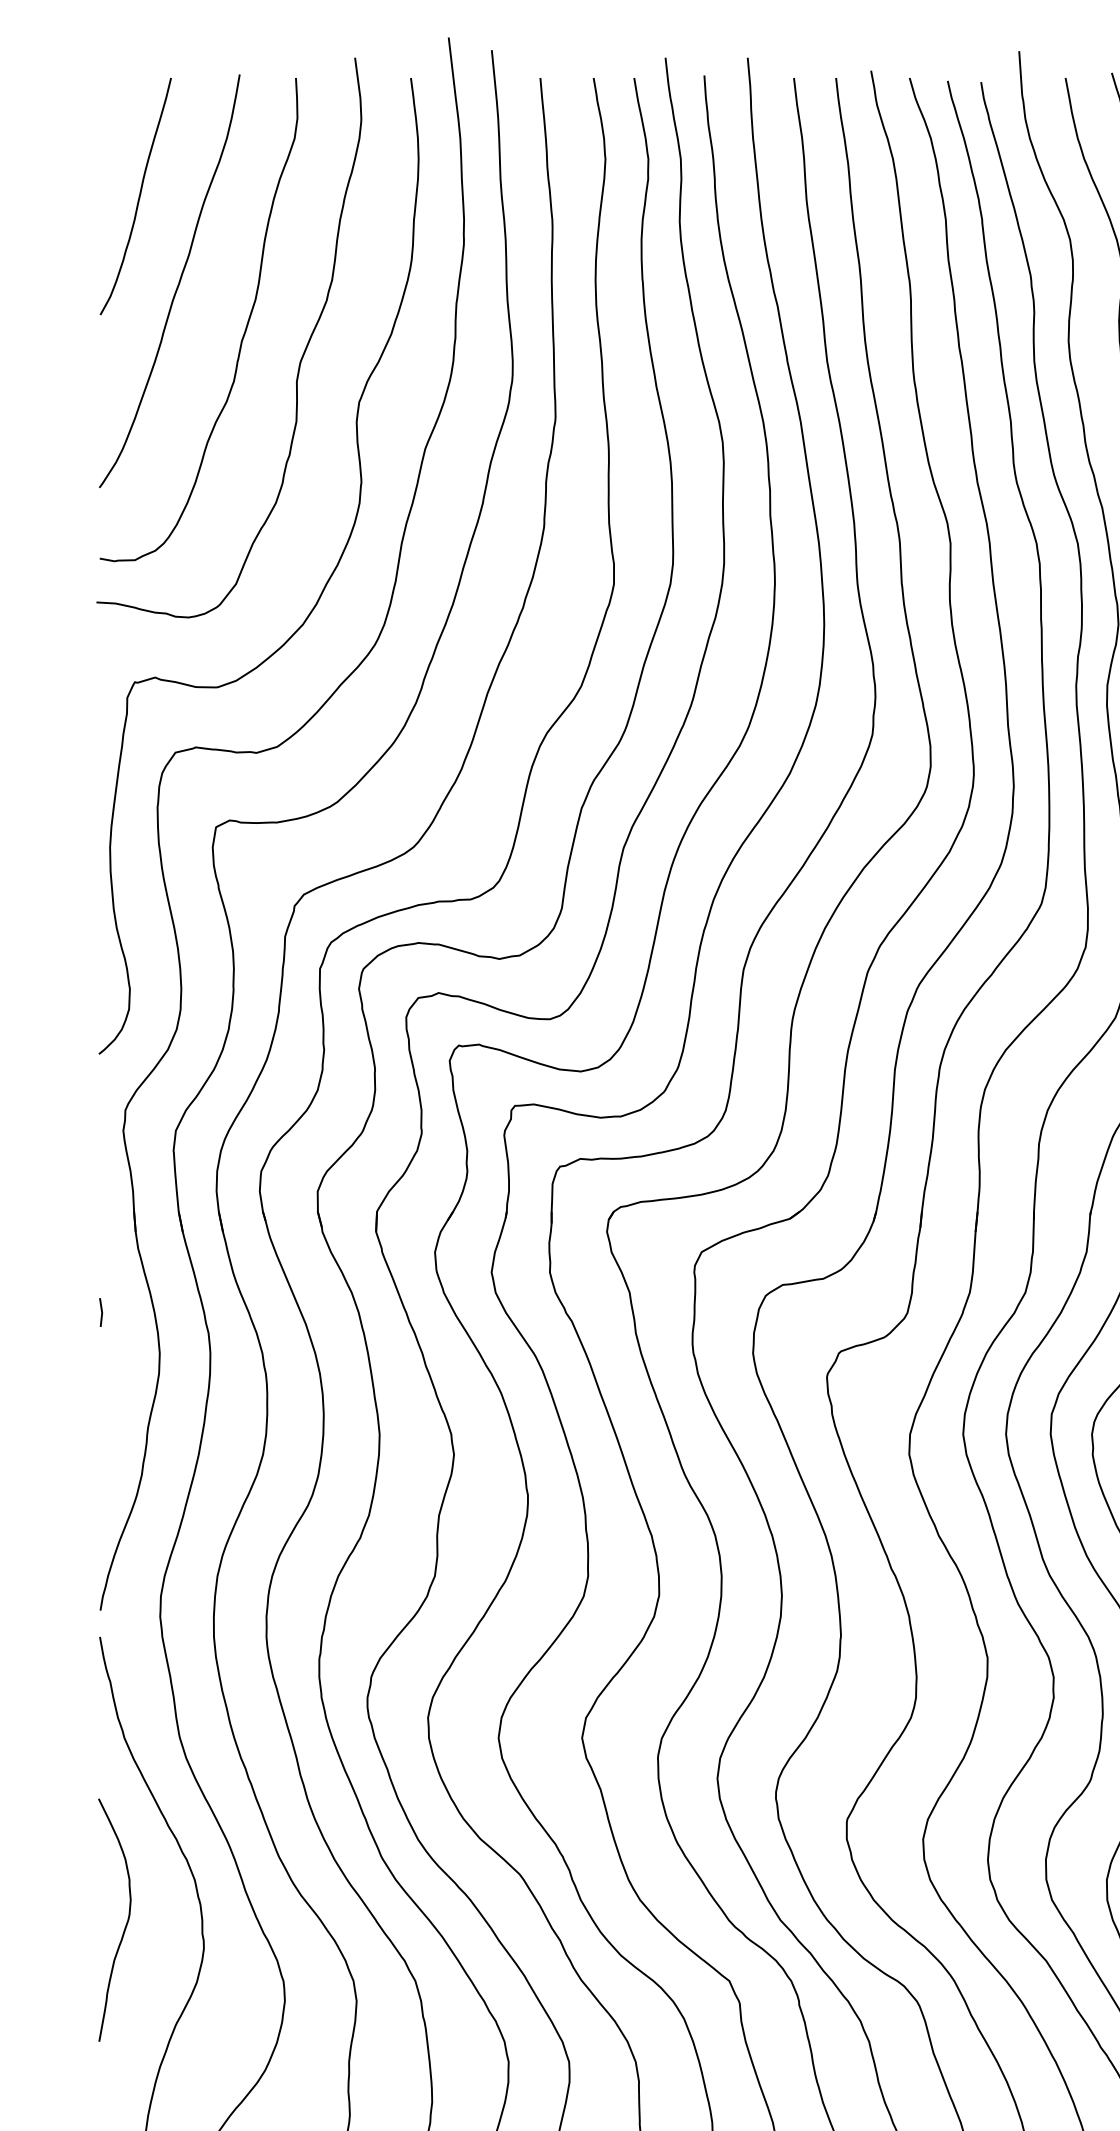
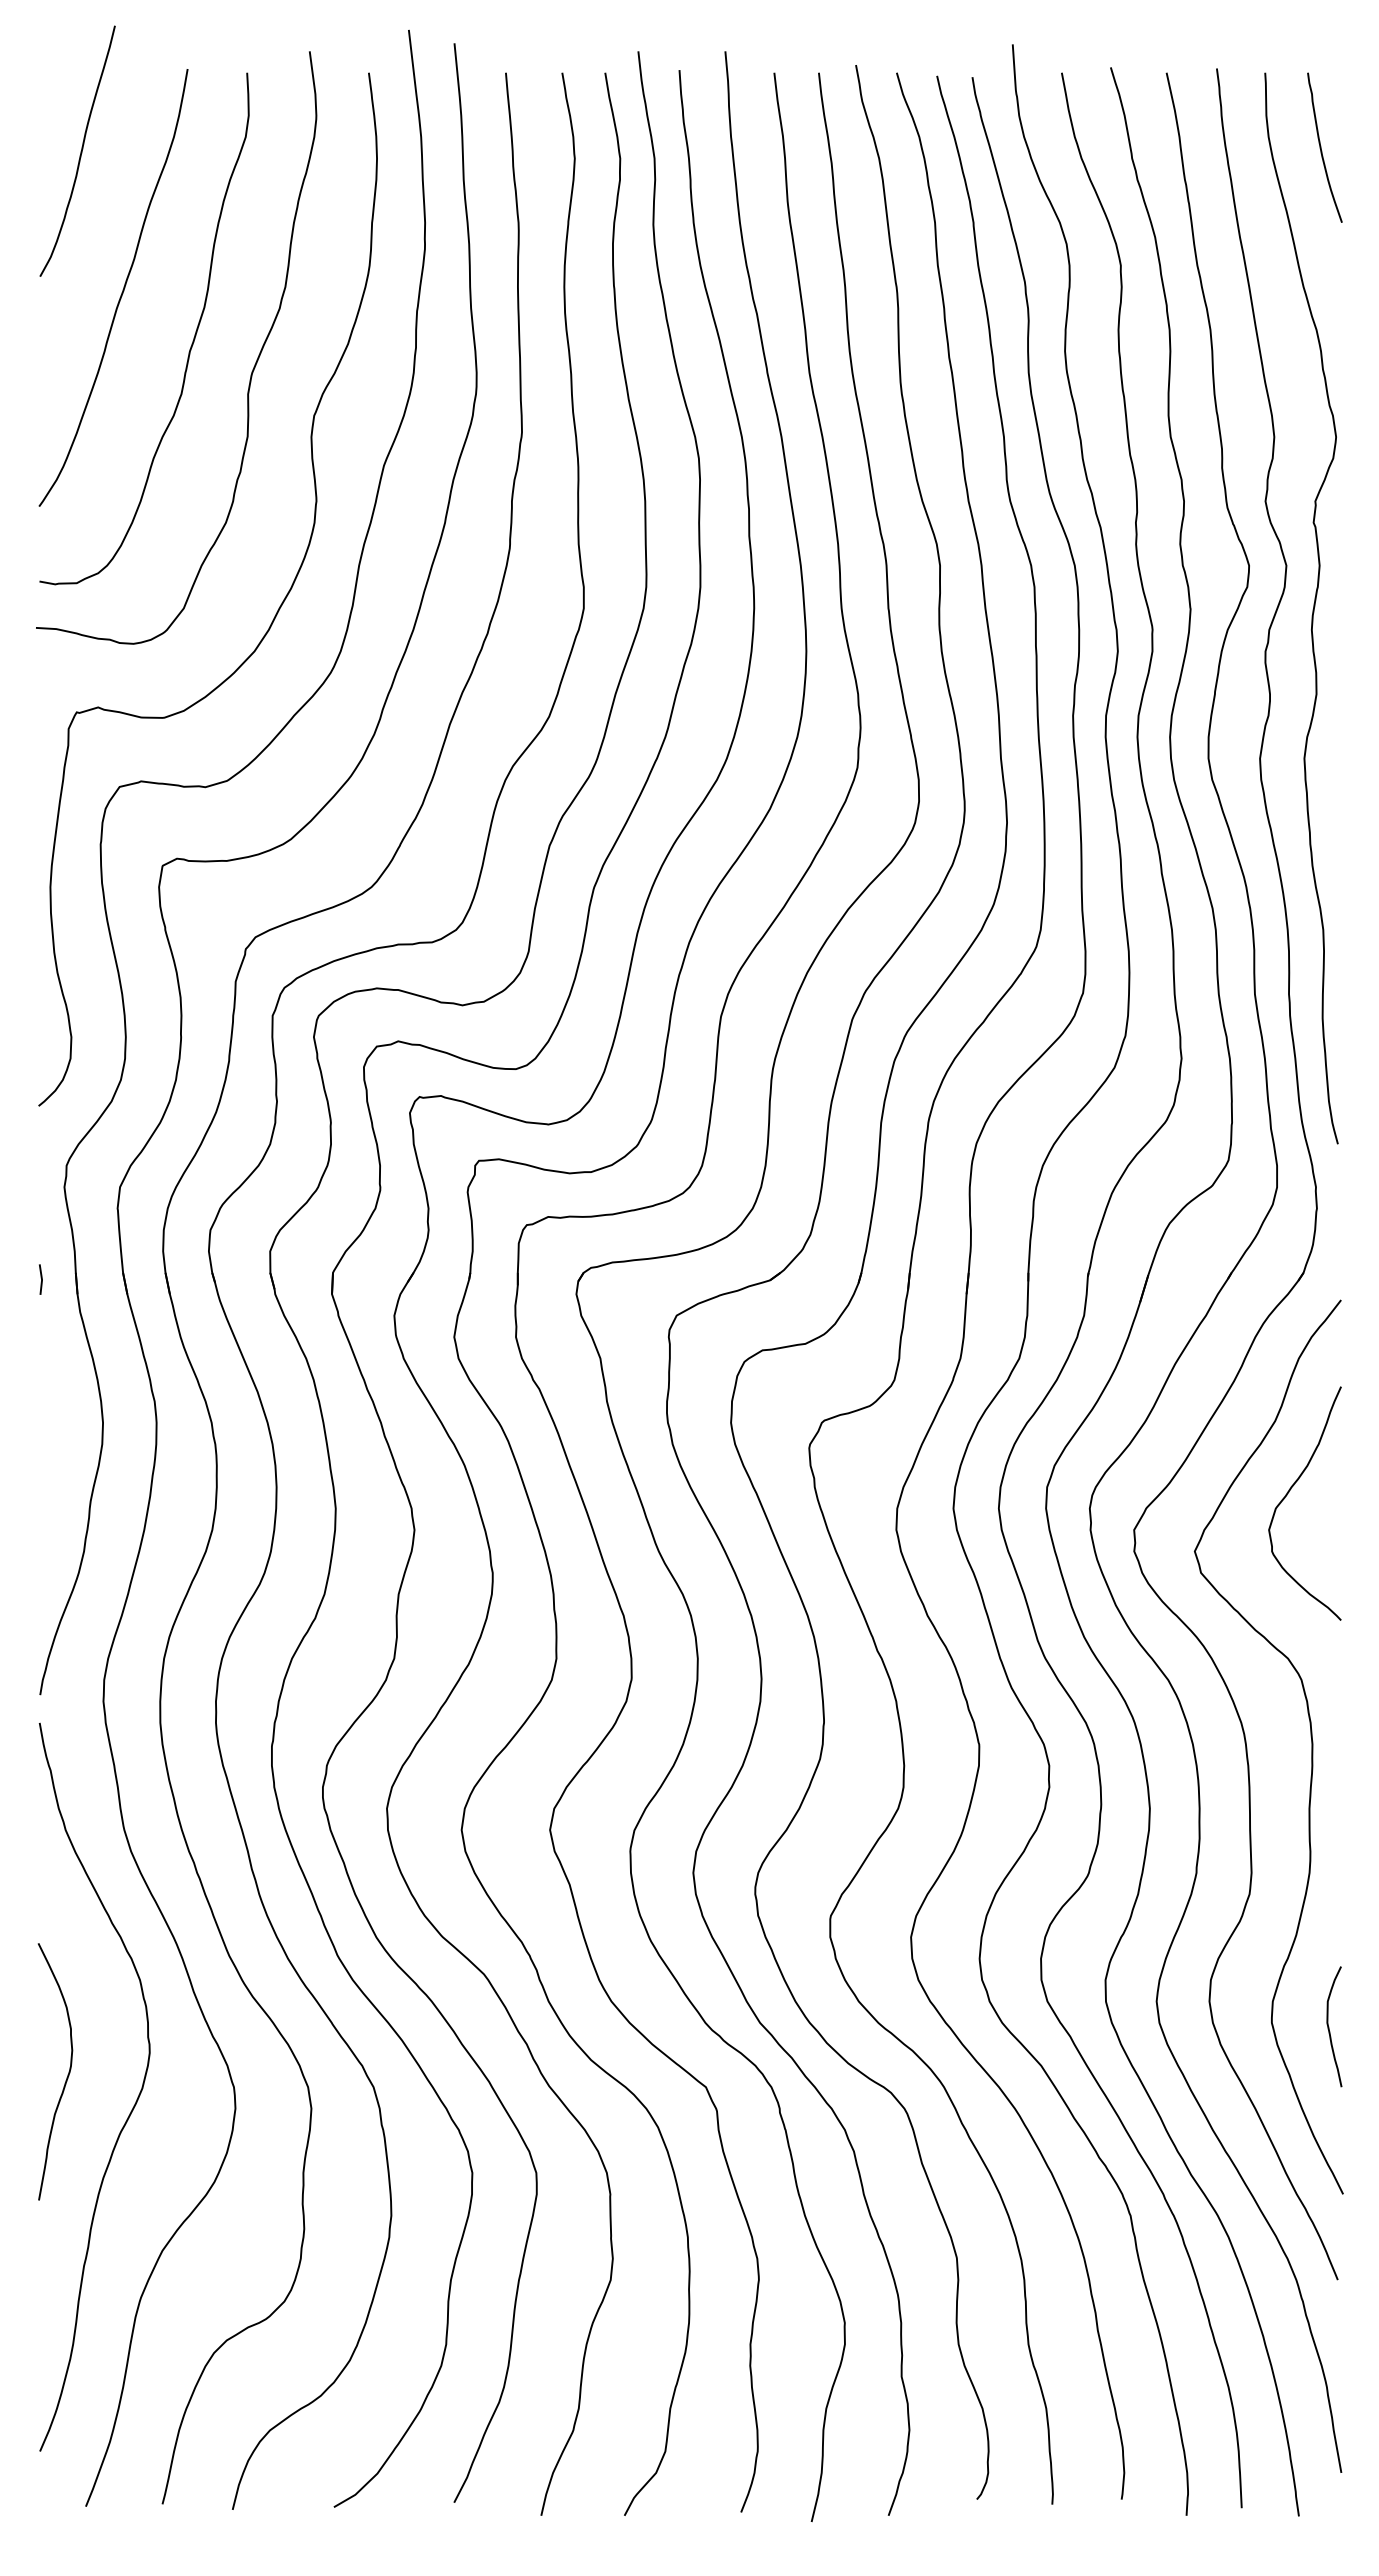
curve: (138, 196) -> (80, 151), moved
line: (100, 1311) -> (40, 1278), moved
curve: (126, 1922) -> (67, 2074), moved

